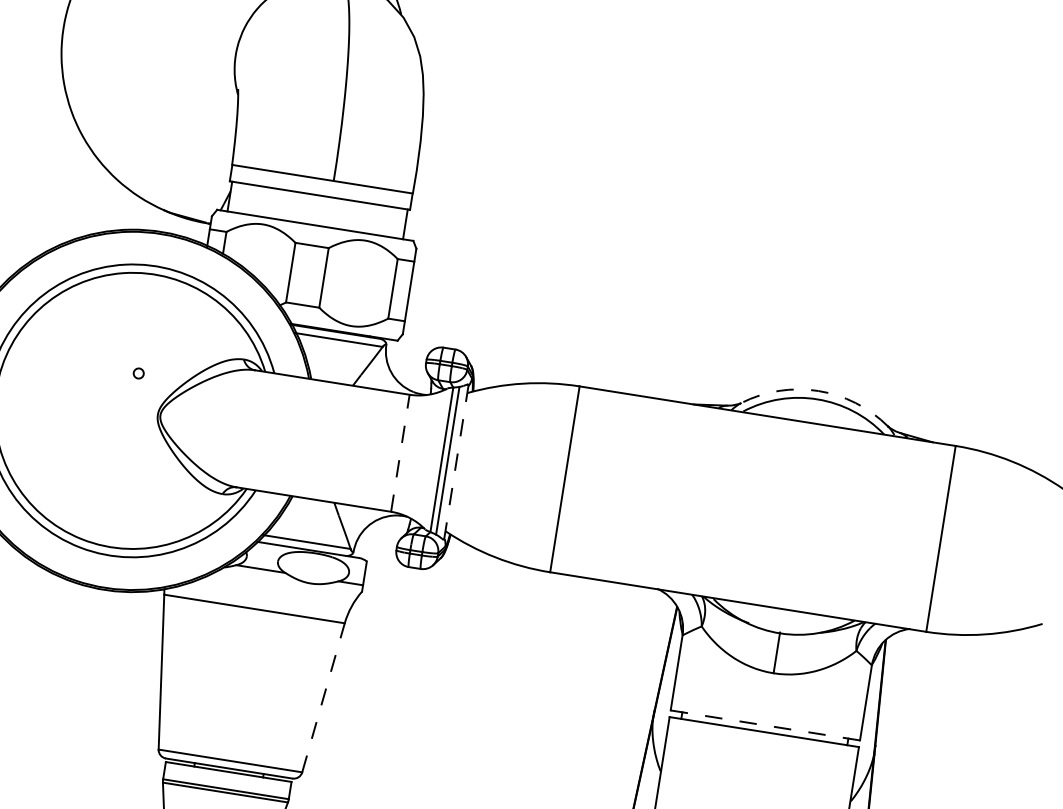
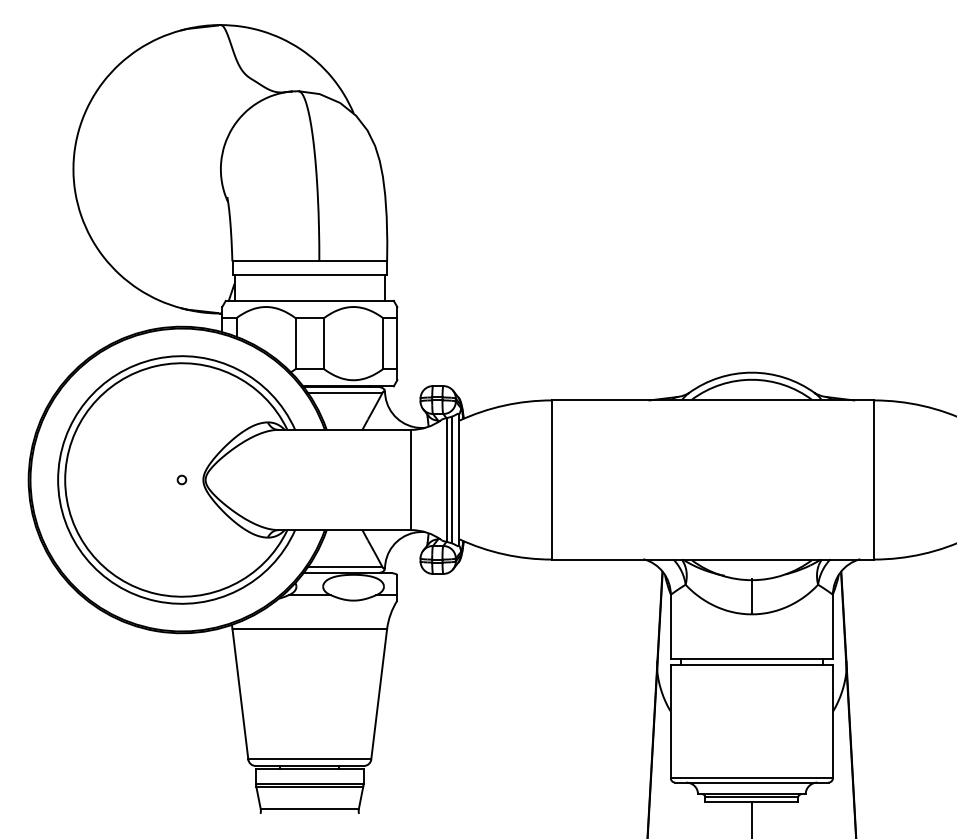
circle: (138, 372) -> (181, 479), moved
arc: (817, 390) -> (751, 372), dashed -> solid
line: (401, 452) -> (411, 479), dashed -> solid
line: (455, 461) -> (458, 479), dashed -> solid
line: (323, 697) -> (379, 694), dashed -> solid
line: (765, 726) -> (752, 659), dashed -> solid

